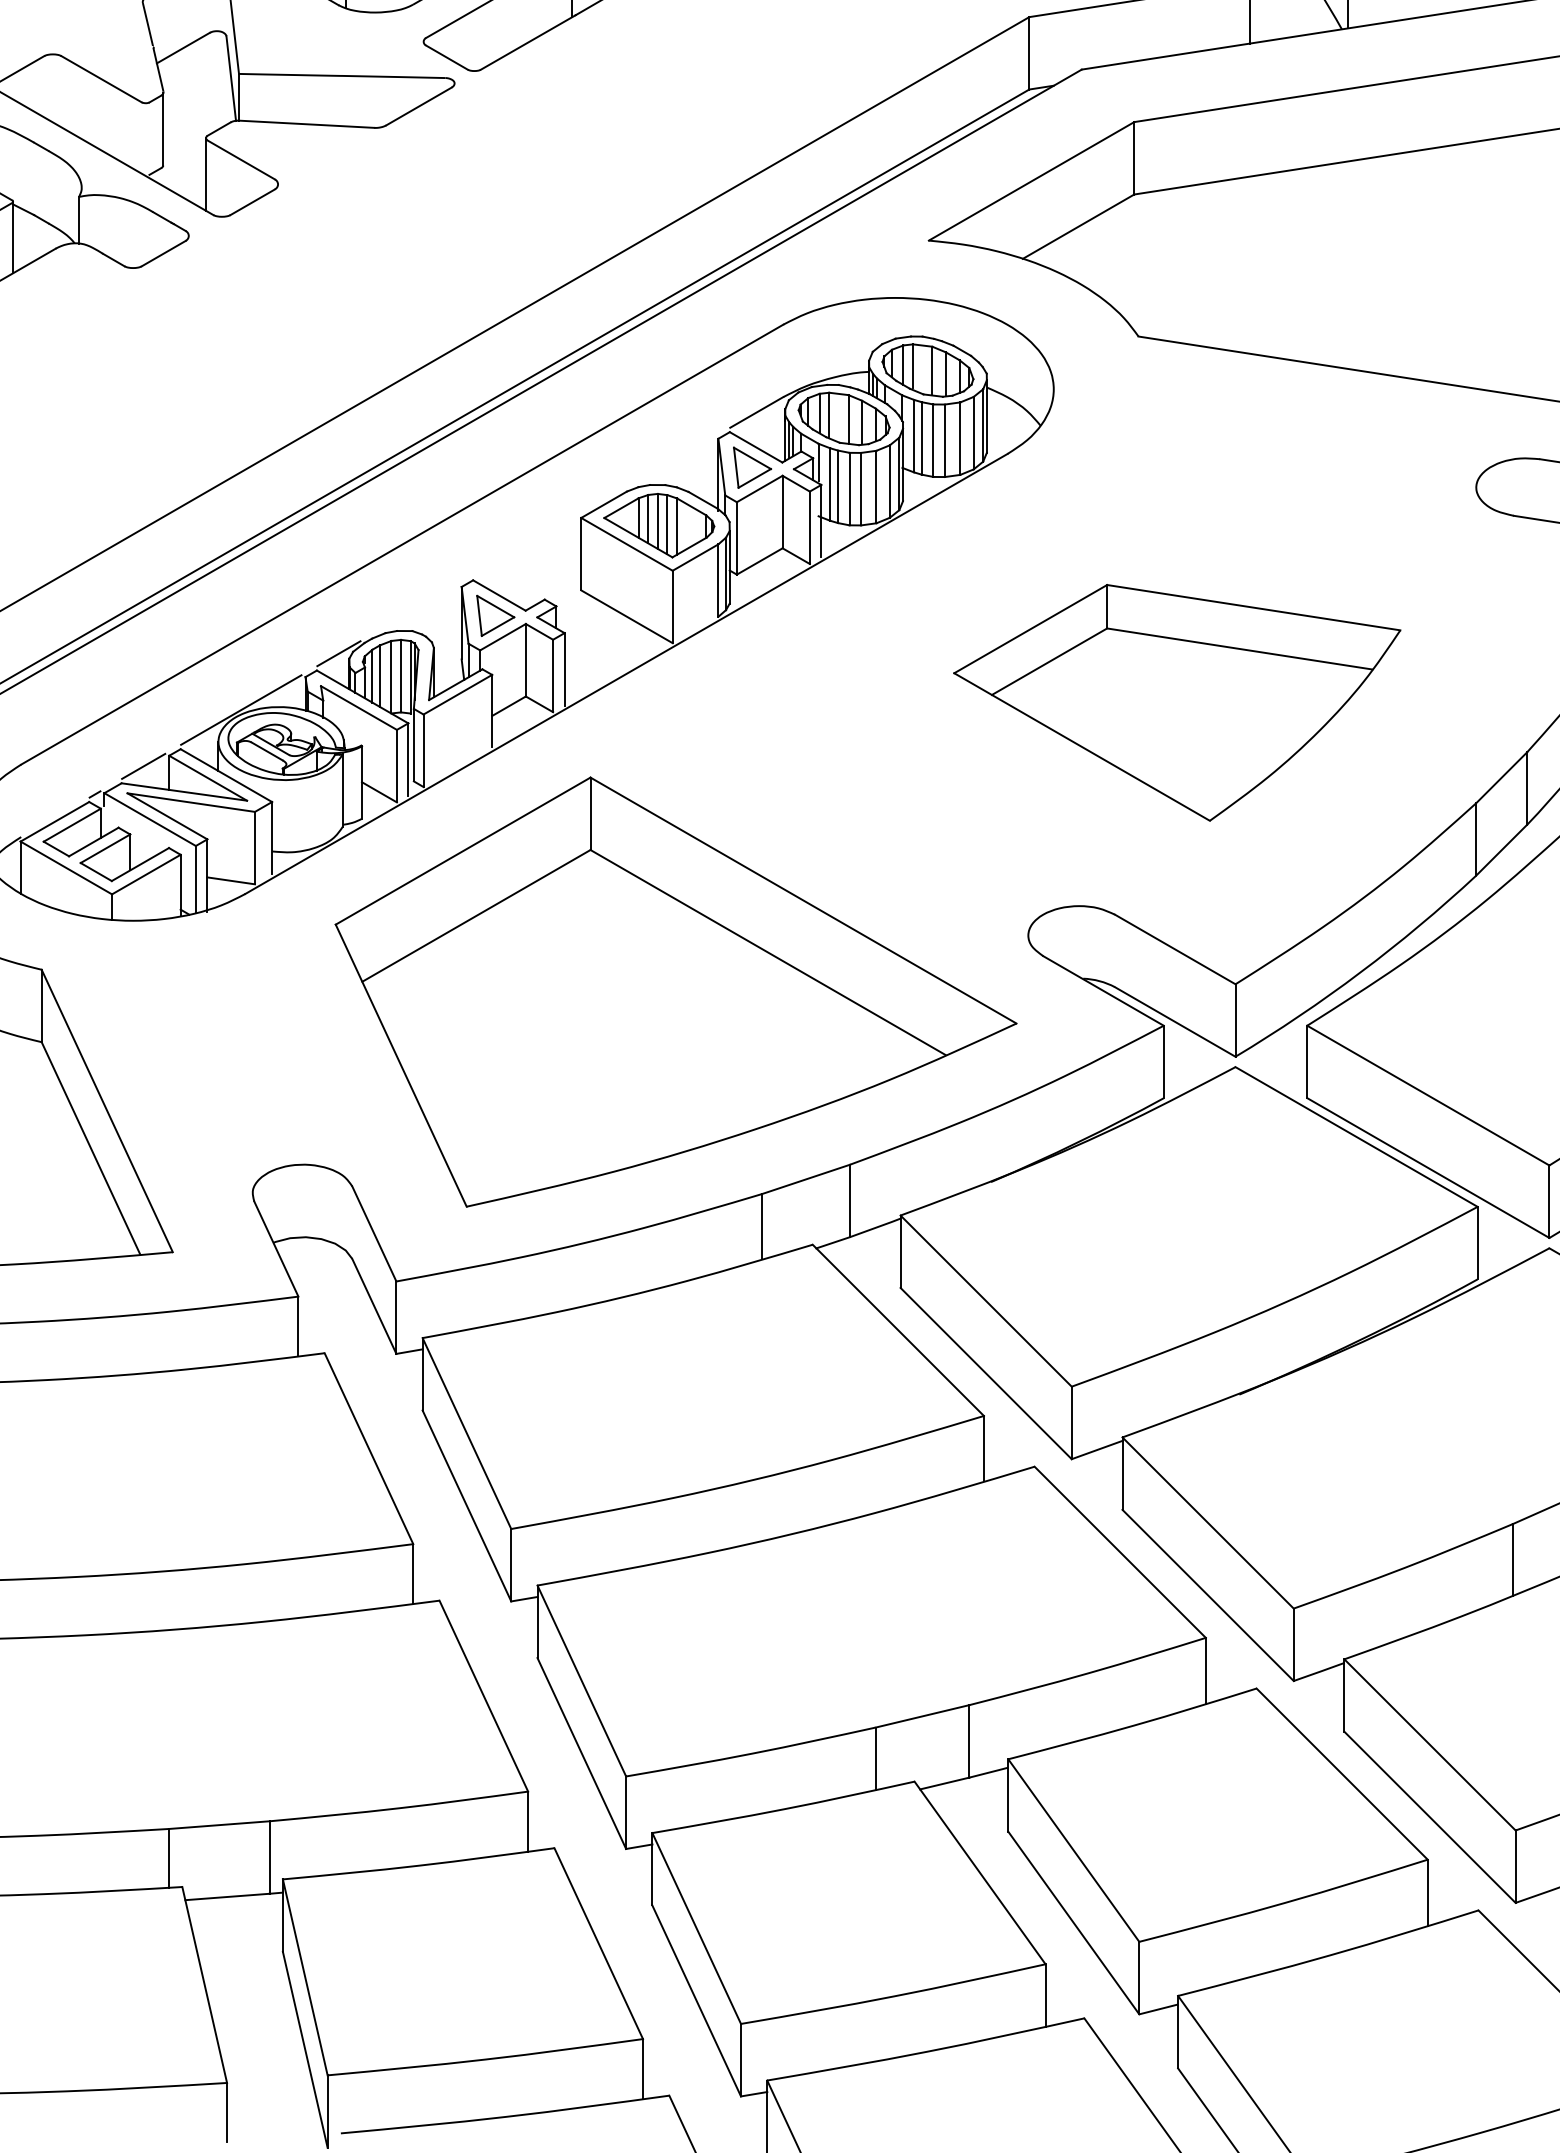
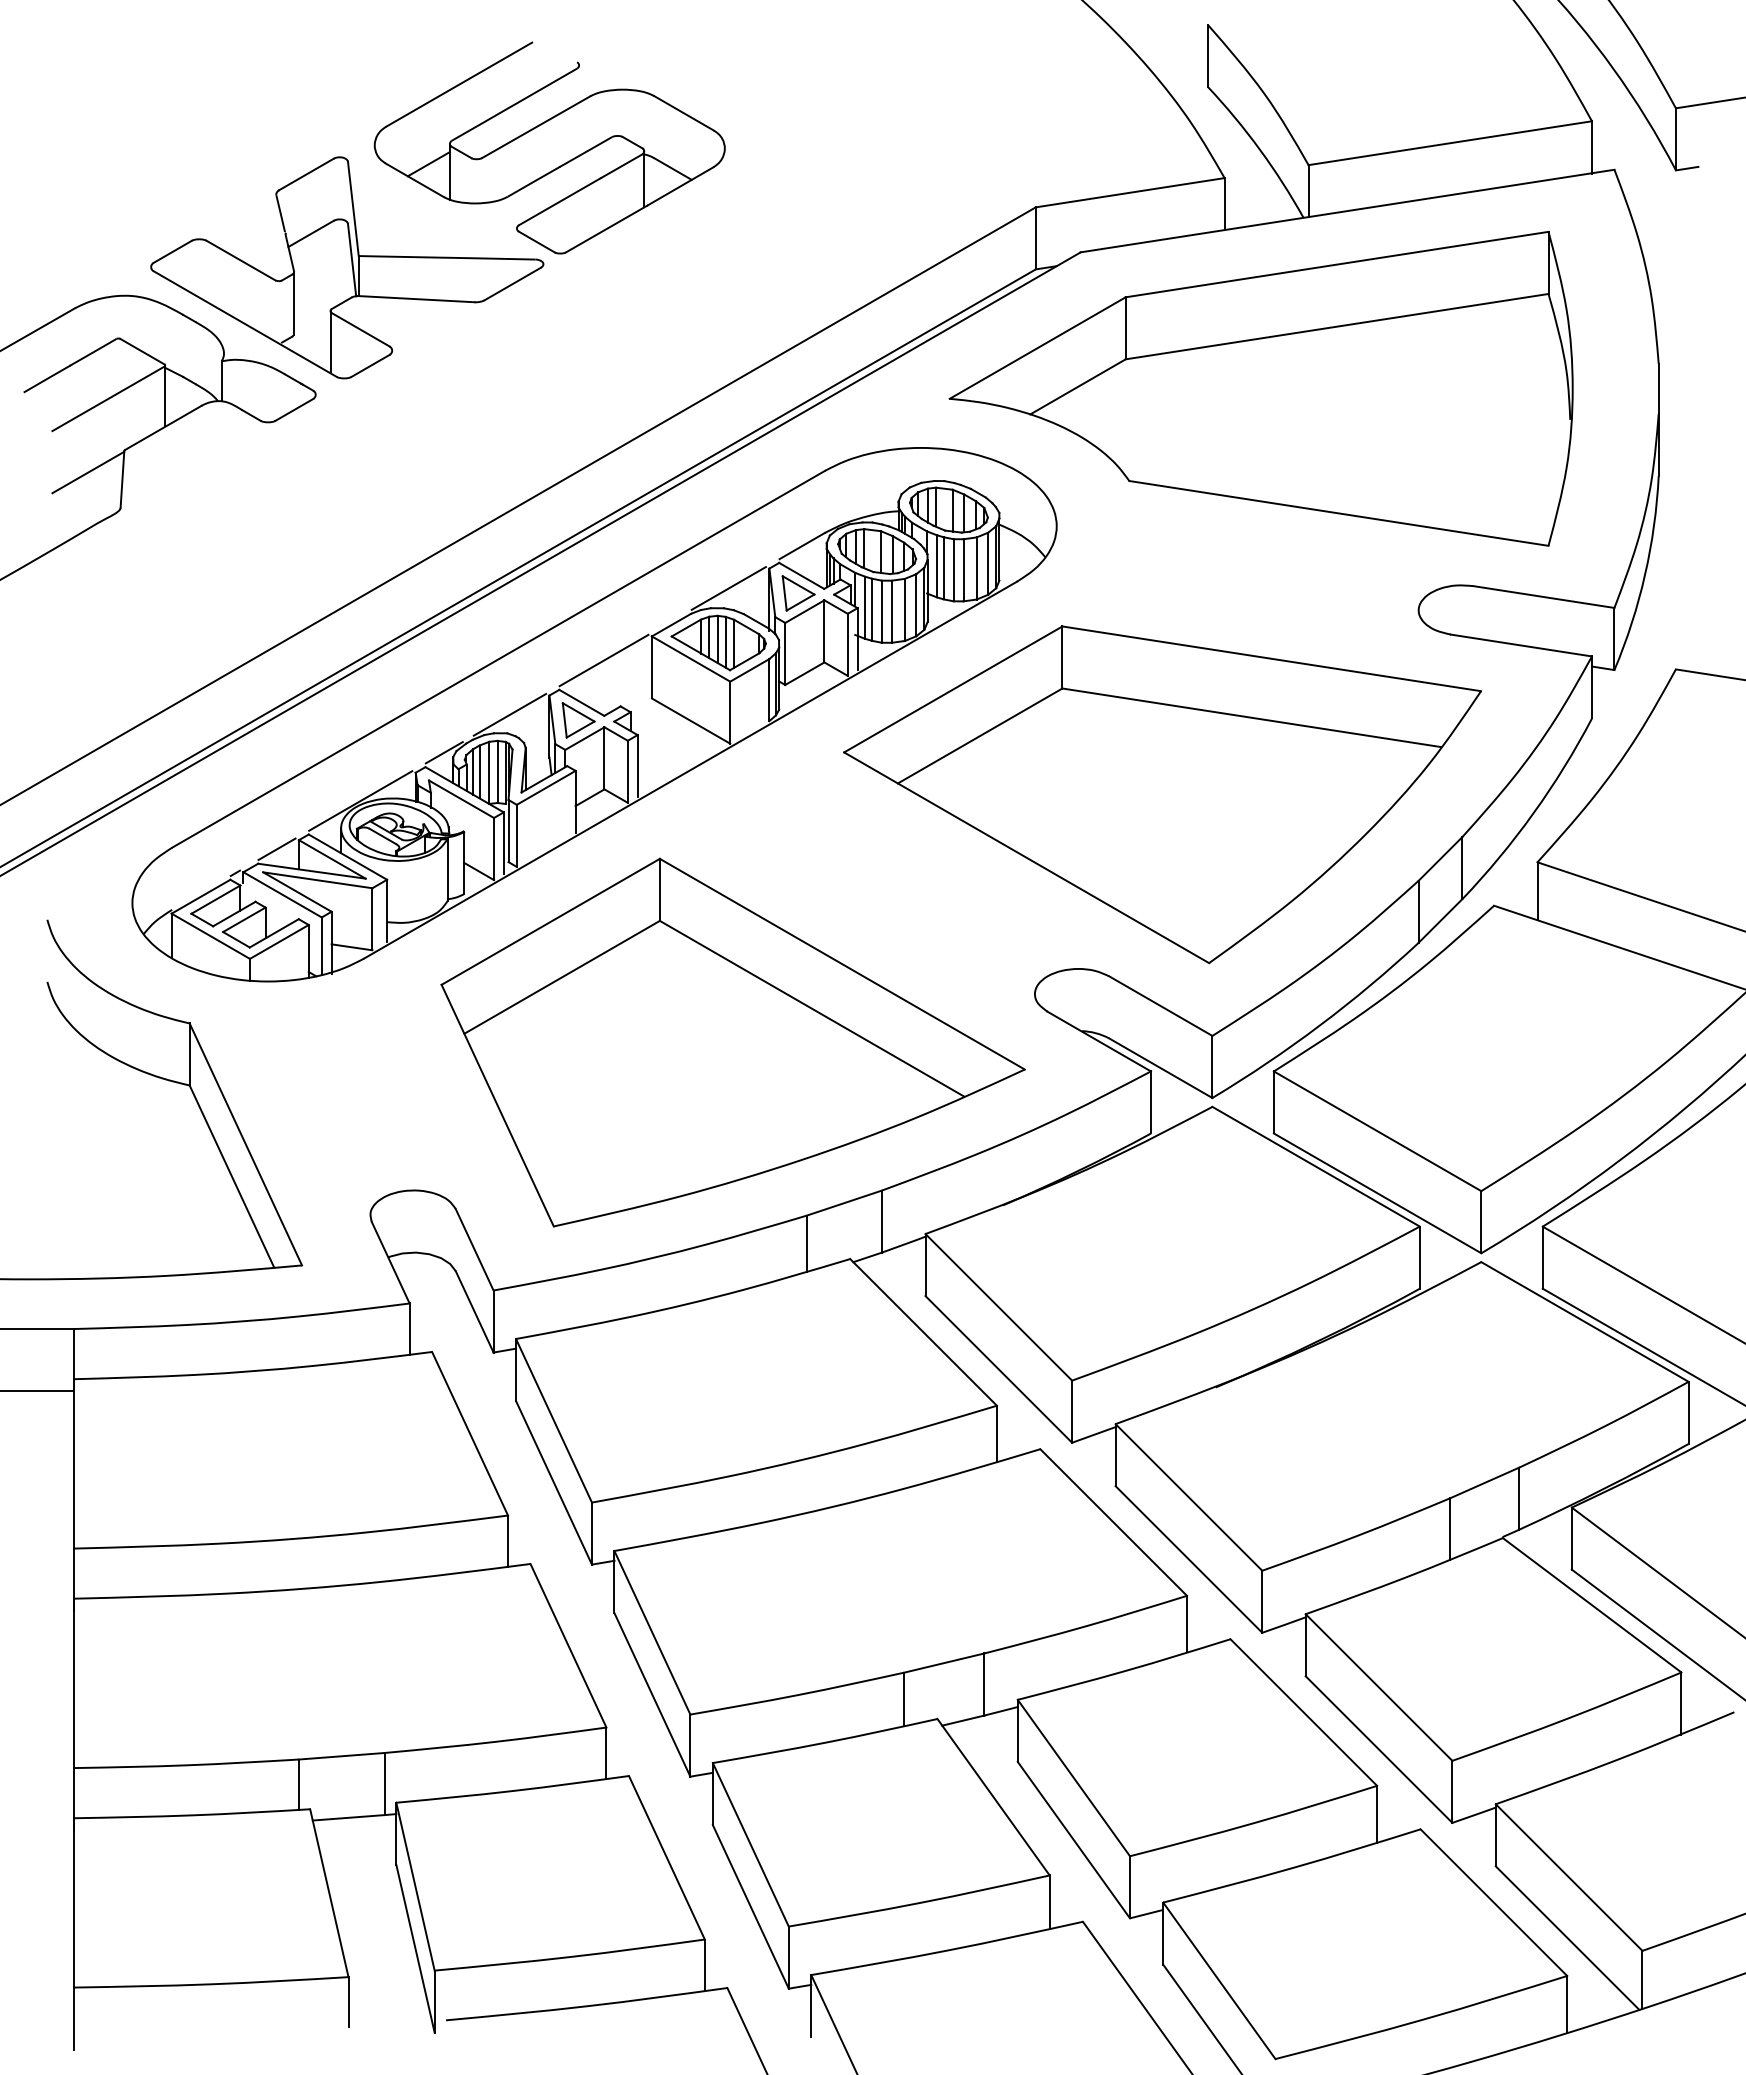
line: (670, 462) -> (728, 588), added
line: (524, 546) -> (603, 660), added
line: (414, 609) -> (509, 714), added
part: (1177, 702) -> (1162, 794), size x1.67

